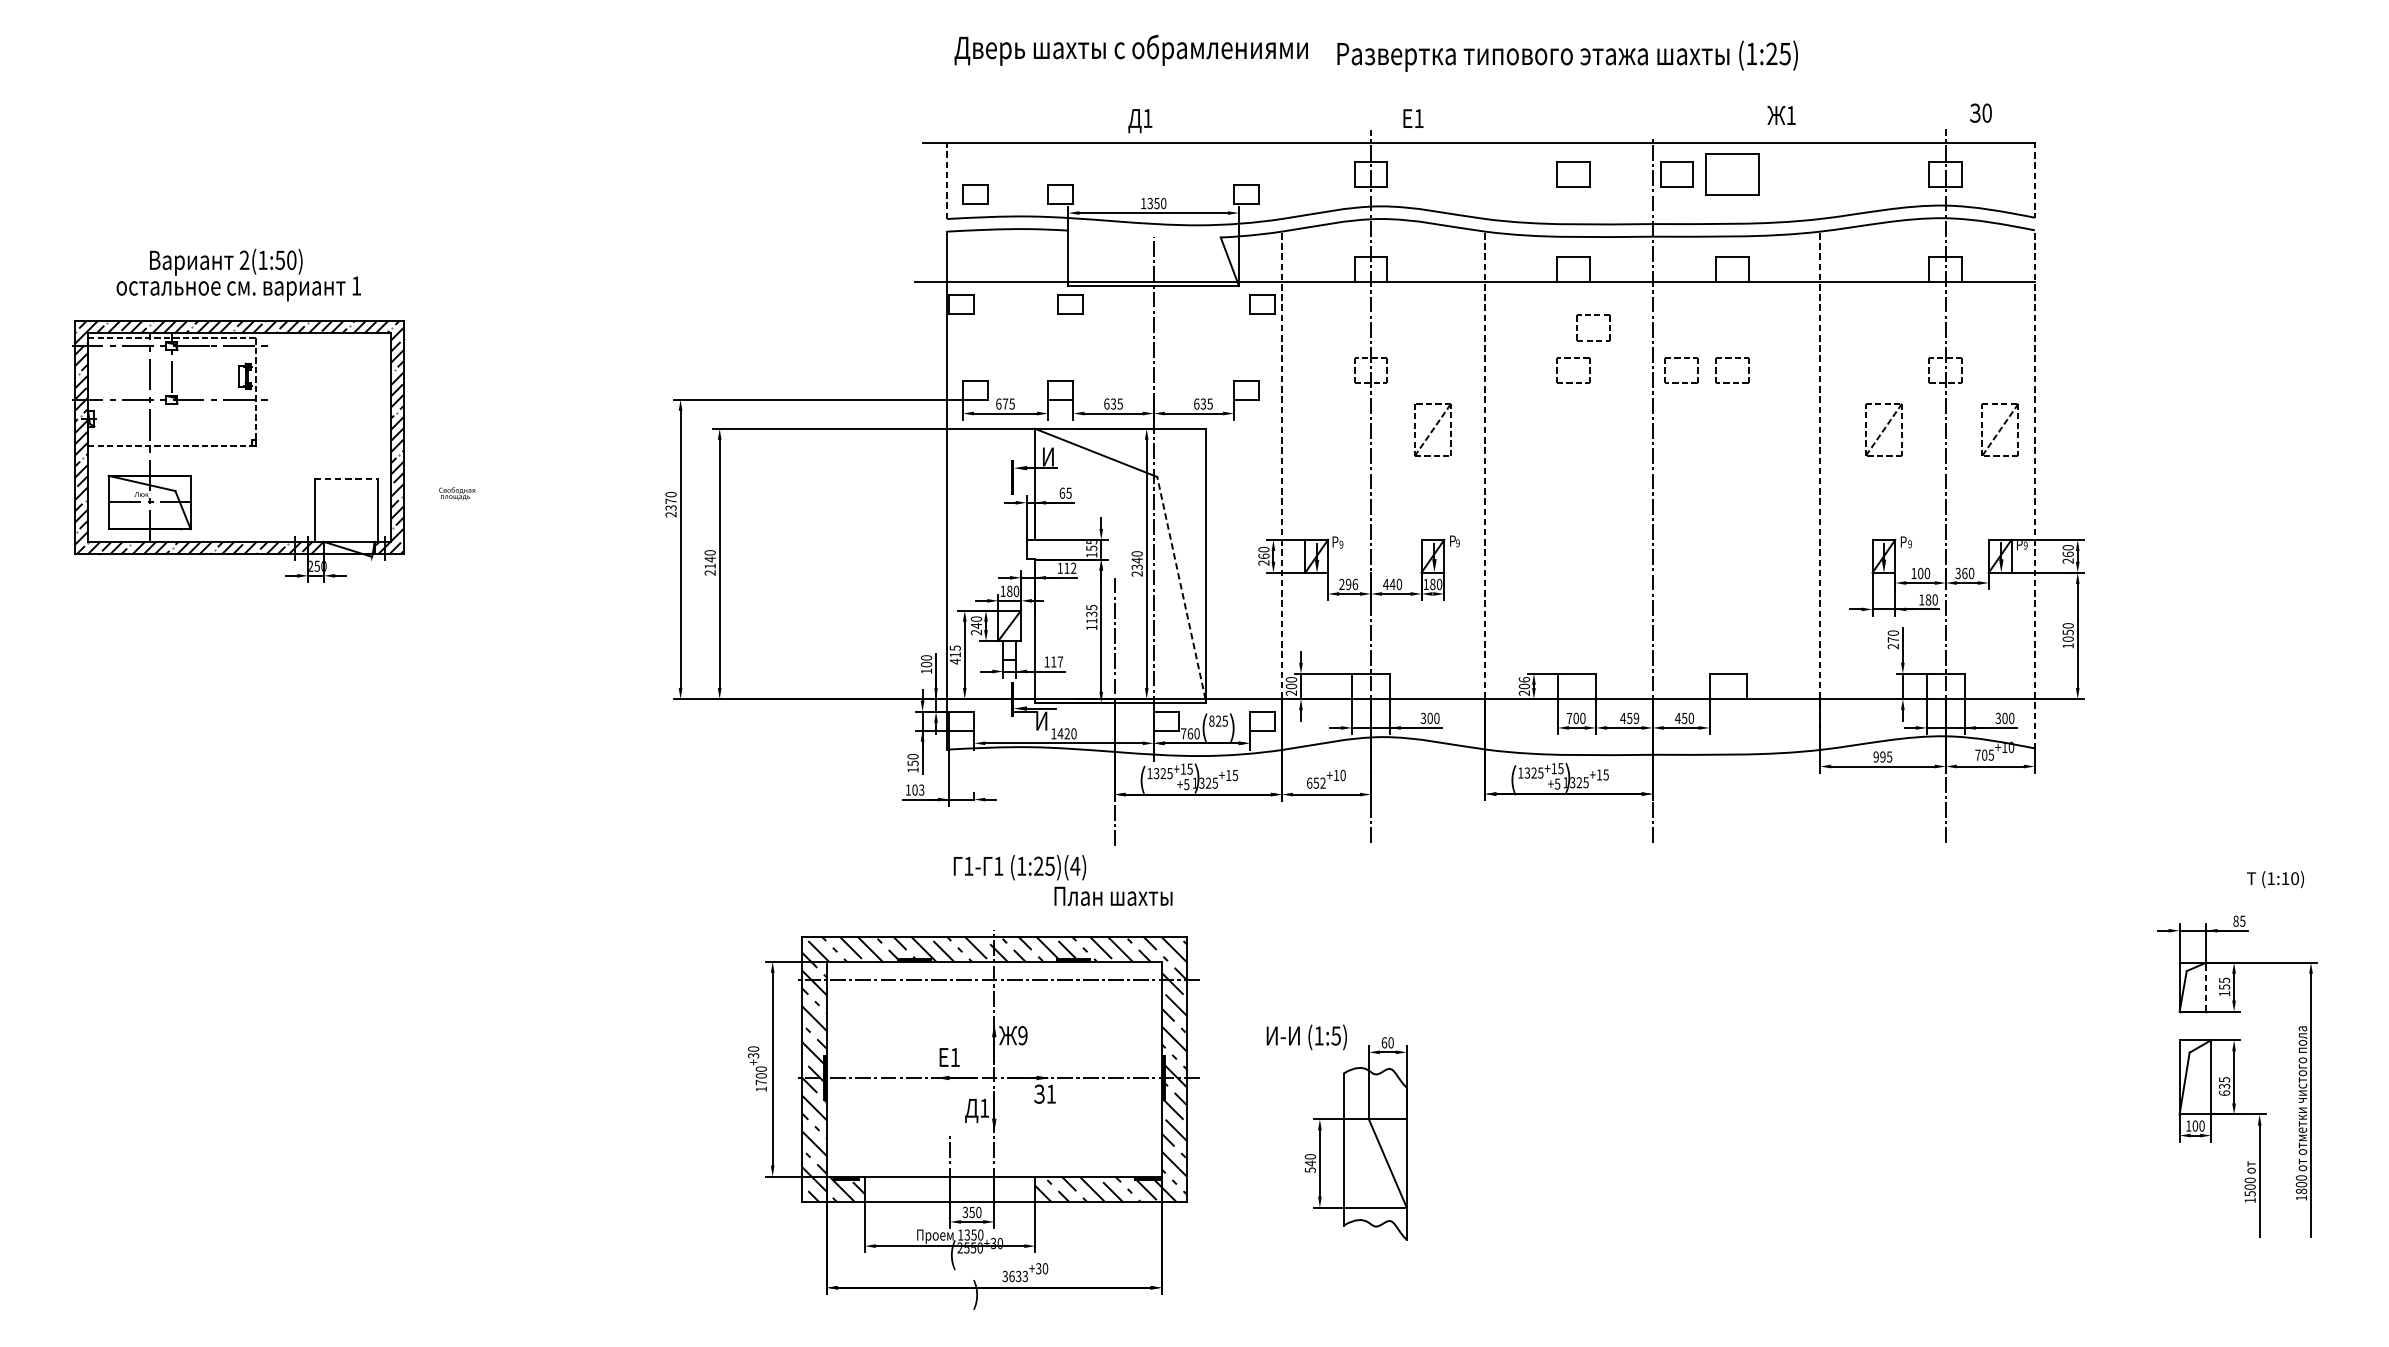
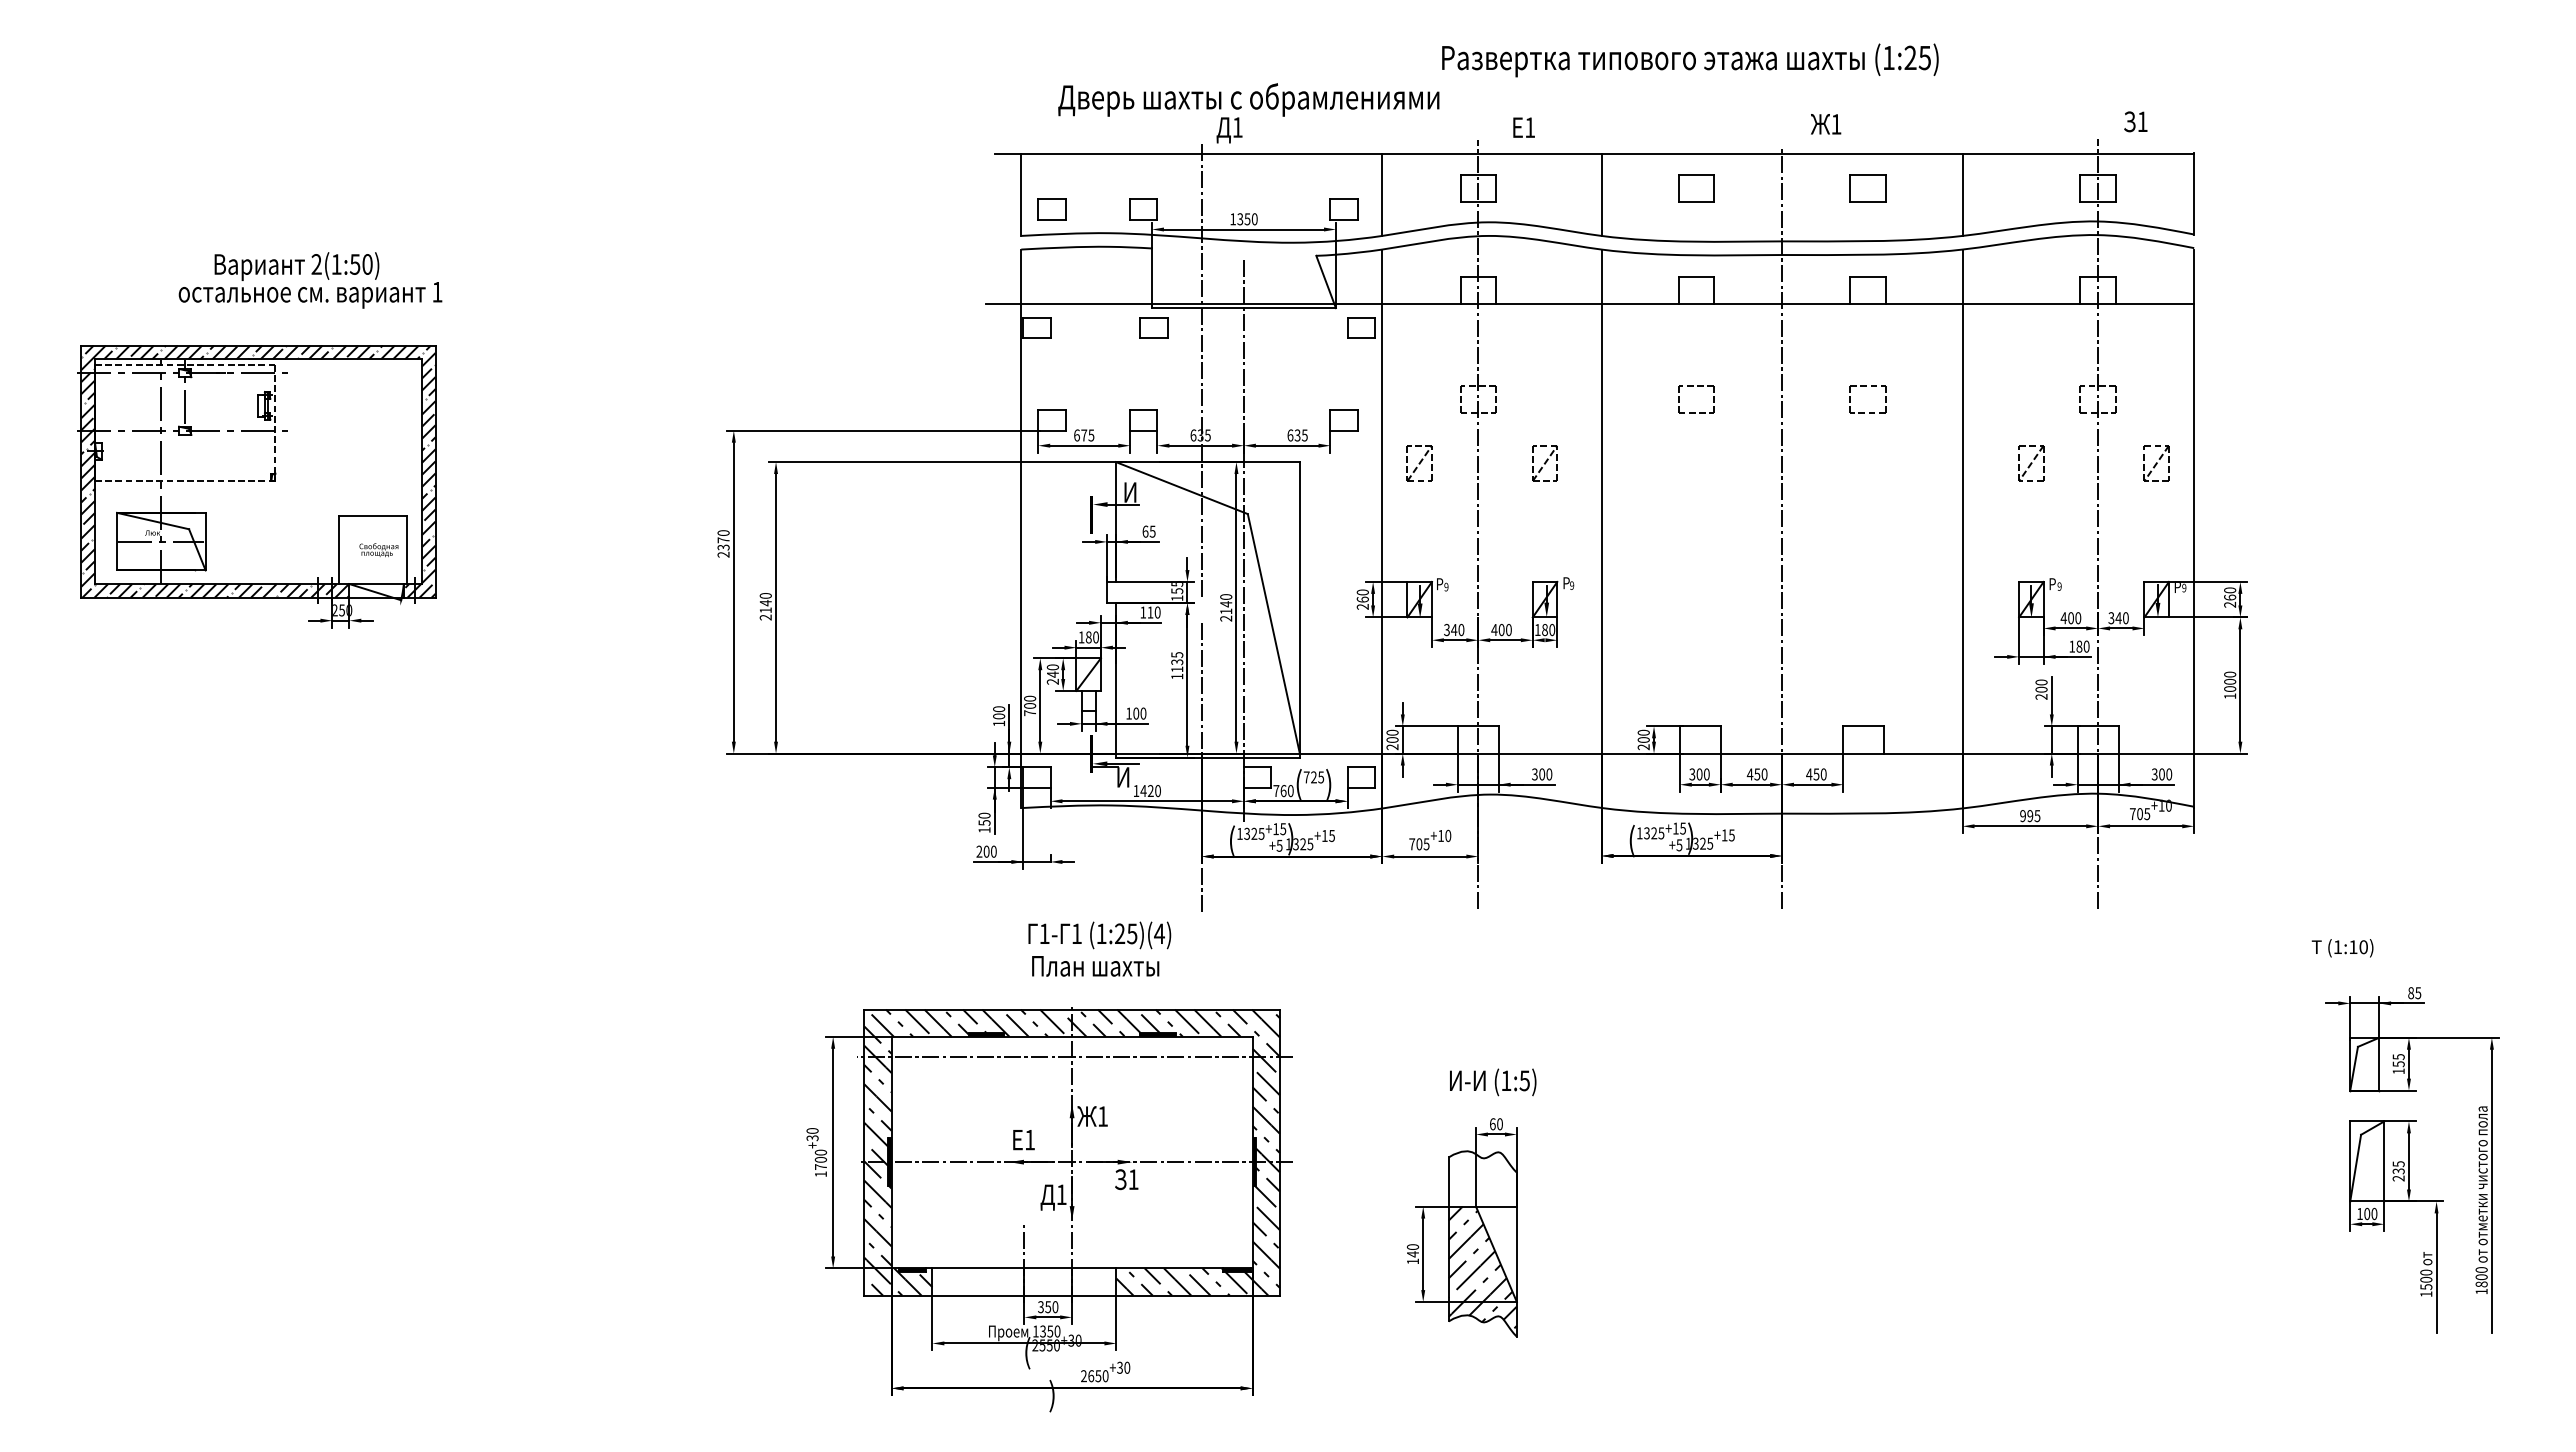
text: (1130, 49) -> (1248, 99), moved
text: (1986, 112) -> (2142, 121), 0 -> 1
text: (1782, 115) -> (1826, 124), moved
part: (1677, 175) -> (1808, 188), removed
part: (1731, 175) -> (1867, 188), size x0.62
line: (2035, 179) -> (2194, 193), dashed -> solid
line: (1282, 180) -> (1382, 194), added
line: (1485, 180) -> (1601, 194), added
line: (1820, 180) -> (1962, 194), added
line: (947, 181) -> (1021, 195), dashed -> solid
text: (238, 275) -> (310, 280), moved
part: (1594, 315) -> (1719, 340), removed
line: (1114, 341) -> (1201, 368), added
part: (1679, 358) -> (1811, 386), removed
part: (1316, 430) -> (1419, 463), added
part: (1432, 430) -> (1544, 463), size x0.62
part: (1884, 430) -> (2031, 463), size x0.62
part: (1999, 430) -> (2156, 463), size x0.62
line: (346, 478) -> (373, 515), dashed -> solid
line: (1282, 490) -> (1382, 528), dashed -> solid
line: (1485, 490) -> (1601, 528), dashed -> solid
line: (1820, 490) -> (1962, 528), dashed -> solid
line: (2035, 490) -> (2194, 528), dashed -> solid
text: (456, 494) -> (378, 550), moved
text: (1137, 567) -> (1226, 611), 2340 -> 2140
text: (1073, 568) -> (1157, 612), 112 -> 110
text: (1913, 573) -> (2063, 618), 100 -> 400
text: (1964, 573) -> (2118, 618), 360 -> 340
text: (1348, 584) -> (1454, 630), 296 -> 340
text: (1392, 584) -> (1501, 629), 440 -> 400
line: (1181, 587) -> (1273, 633), dashed -> solid
text: (2068, 632) -> (2230, 681), 1050 -> 1000
text: (1893, 639) -> (2041, 689), 270 -> 200
text: (955, 654) -> (1030, 705), 415 -> 700
text: (1056, 661) -> (1139, 713), 117 -> 100
text: (1524, 679) -> (1643, 732), 206 -> 200
text: (1569, 718) -> (1692, 774), 700 -> 300
text: (1636, 718) -> (1764, 774), 459 -> 450
text: (1211, 721) -> (1306, 777), 825 -> 725
text: (1316, 783) -> (1419, 844), 652 -> 705
text: (914, 789) -> (986, 851), 103 -> 200
text: (2275, 879) -> (2342, 948), moved
text: (1113, 896) -> (1095, 966), moved
line: (2206, 986) -> (2379, 1063), dashed -> solid
text: (1022, 1035) -> (1102, 1116), 9 -> 1
text: (1307, 1037) -> (1493, 1082), moved
text: (2224, 1093) -> (2398, 1178), 635 -> 235
text: (1310, 1170) -> (1413, 1261), 540 -> 140
hatch: (1374, 1175) -> (1482, 1267), added
text: (1015, 1276) -> (1094, 1376), 3633 -> 2650

